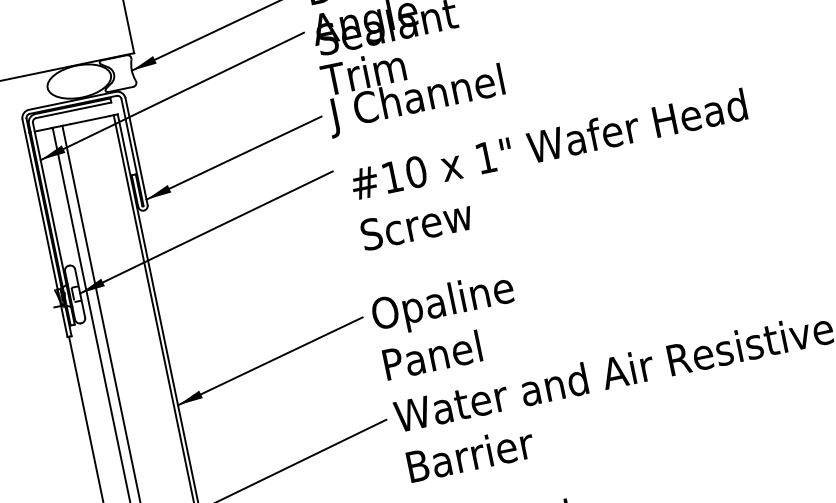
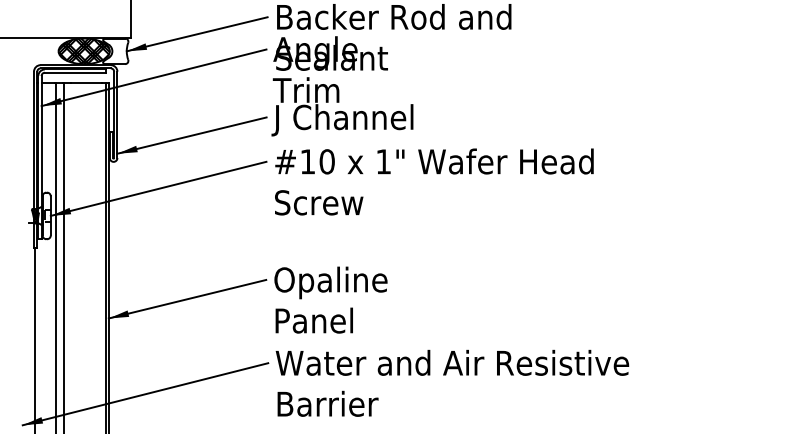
hatch: (78, 81) -> (83, 51), added
text: (553, 169) -> (434, 181), moved

